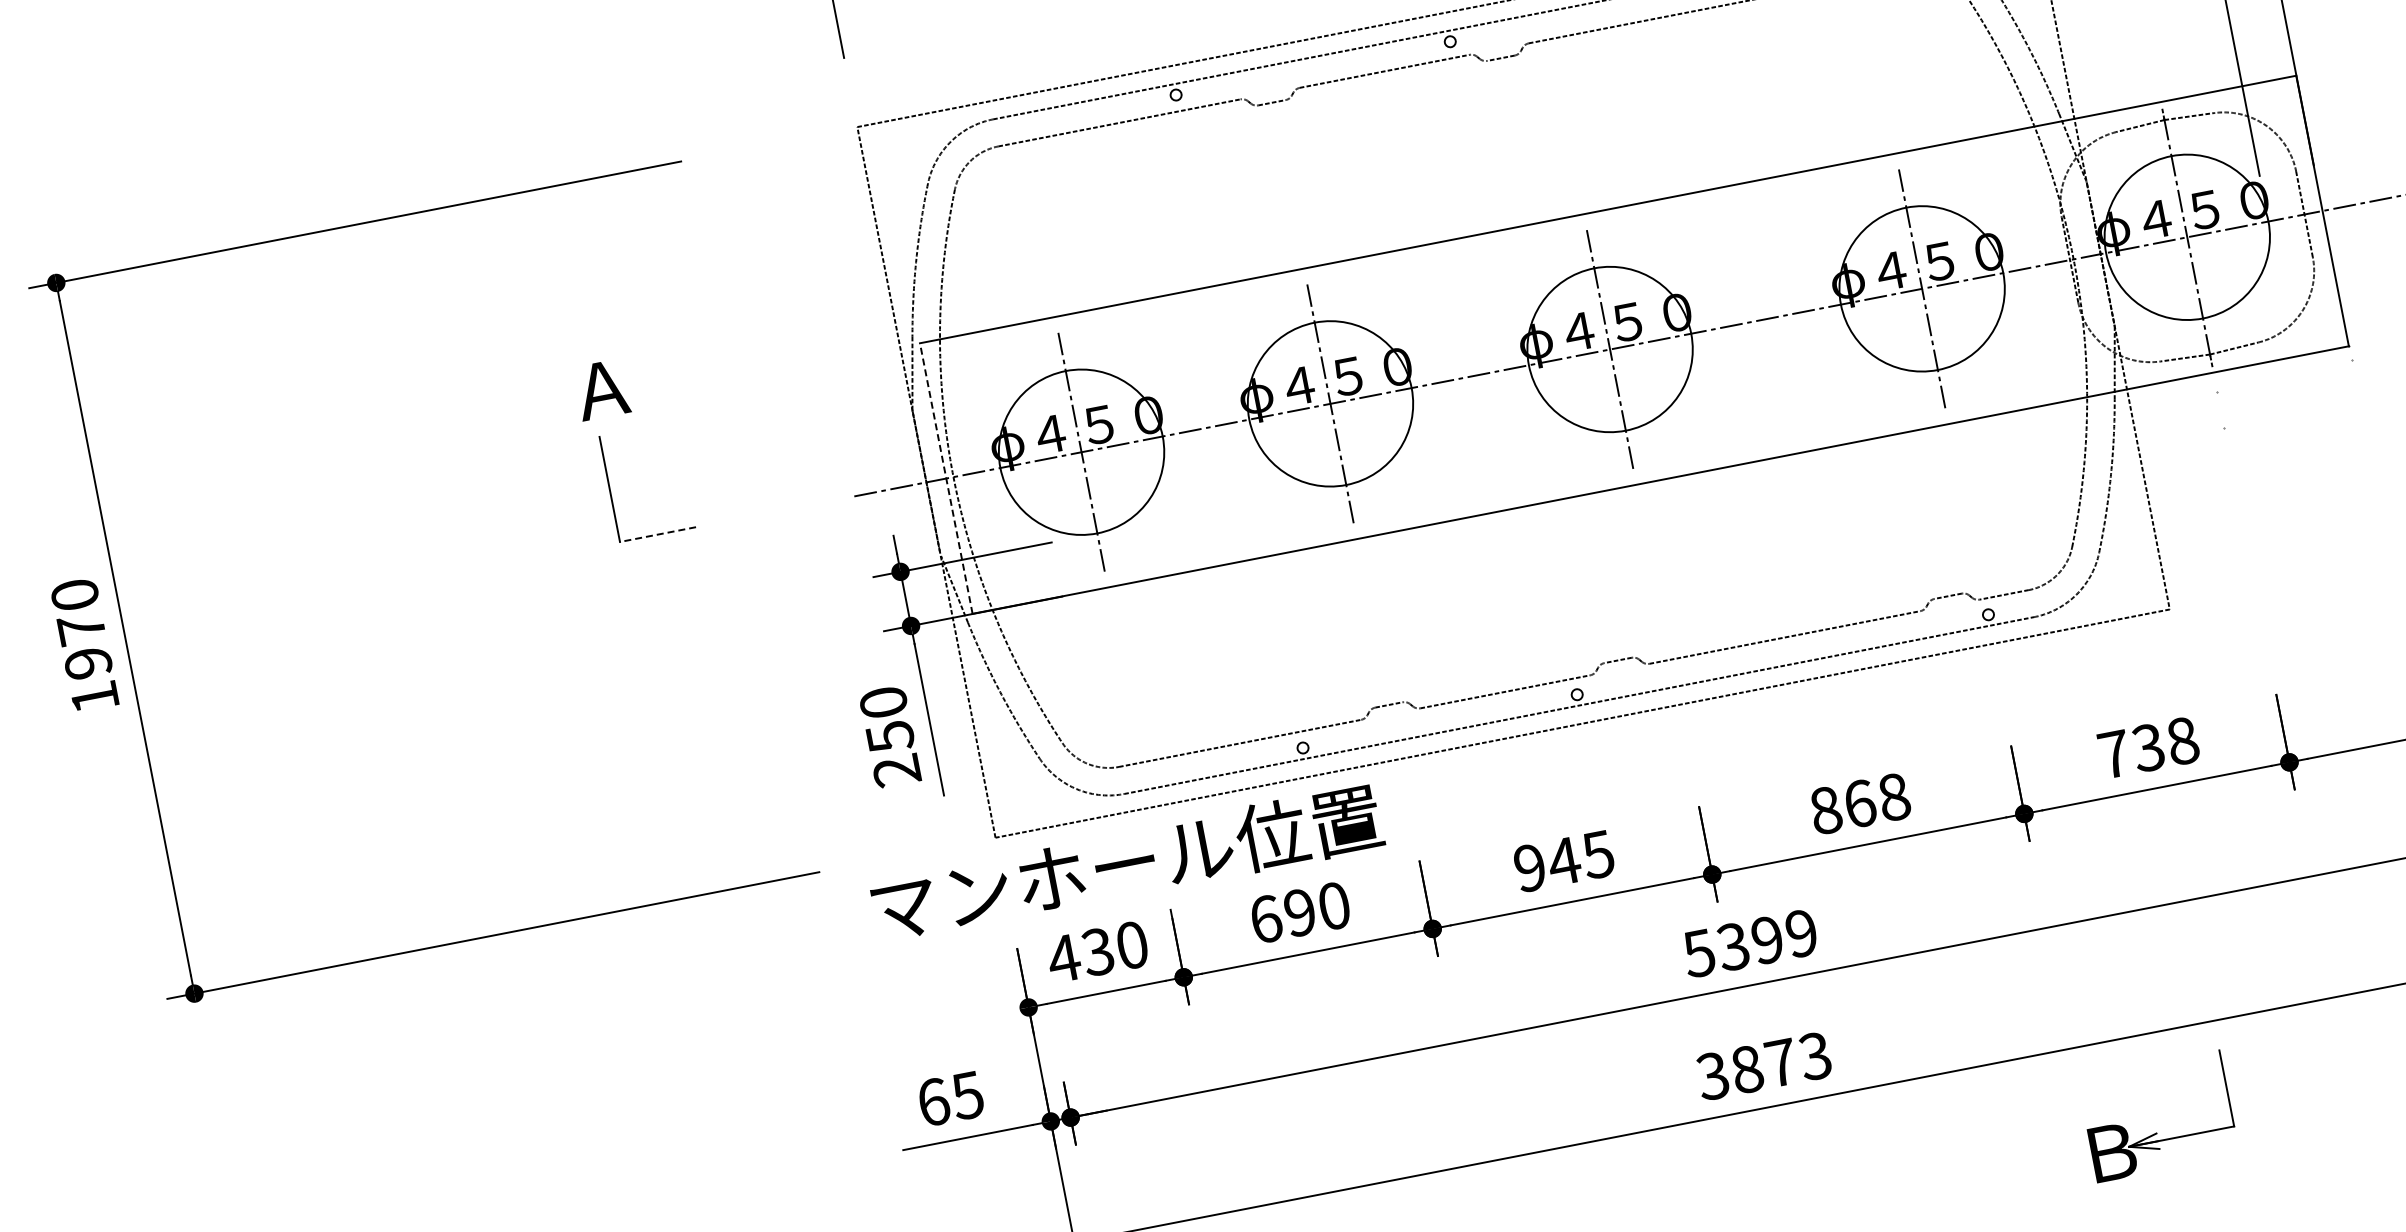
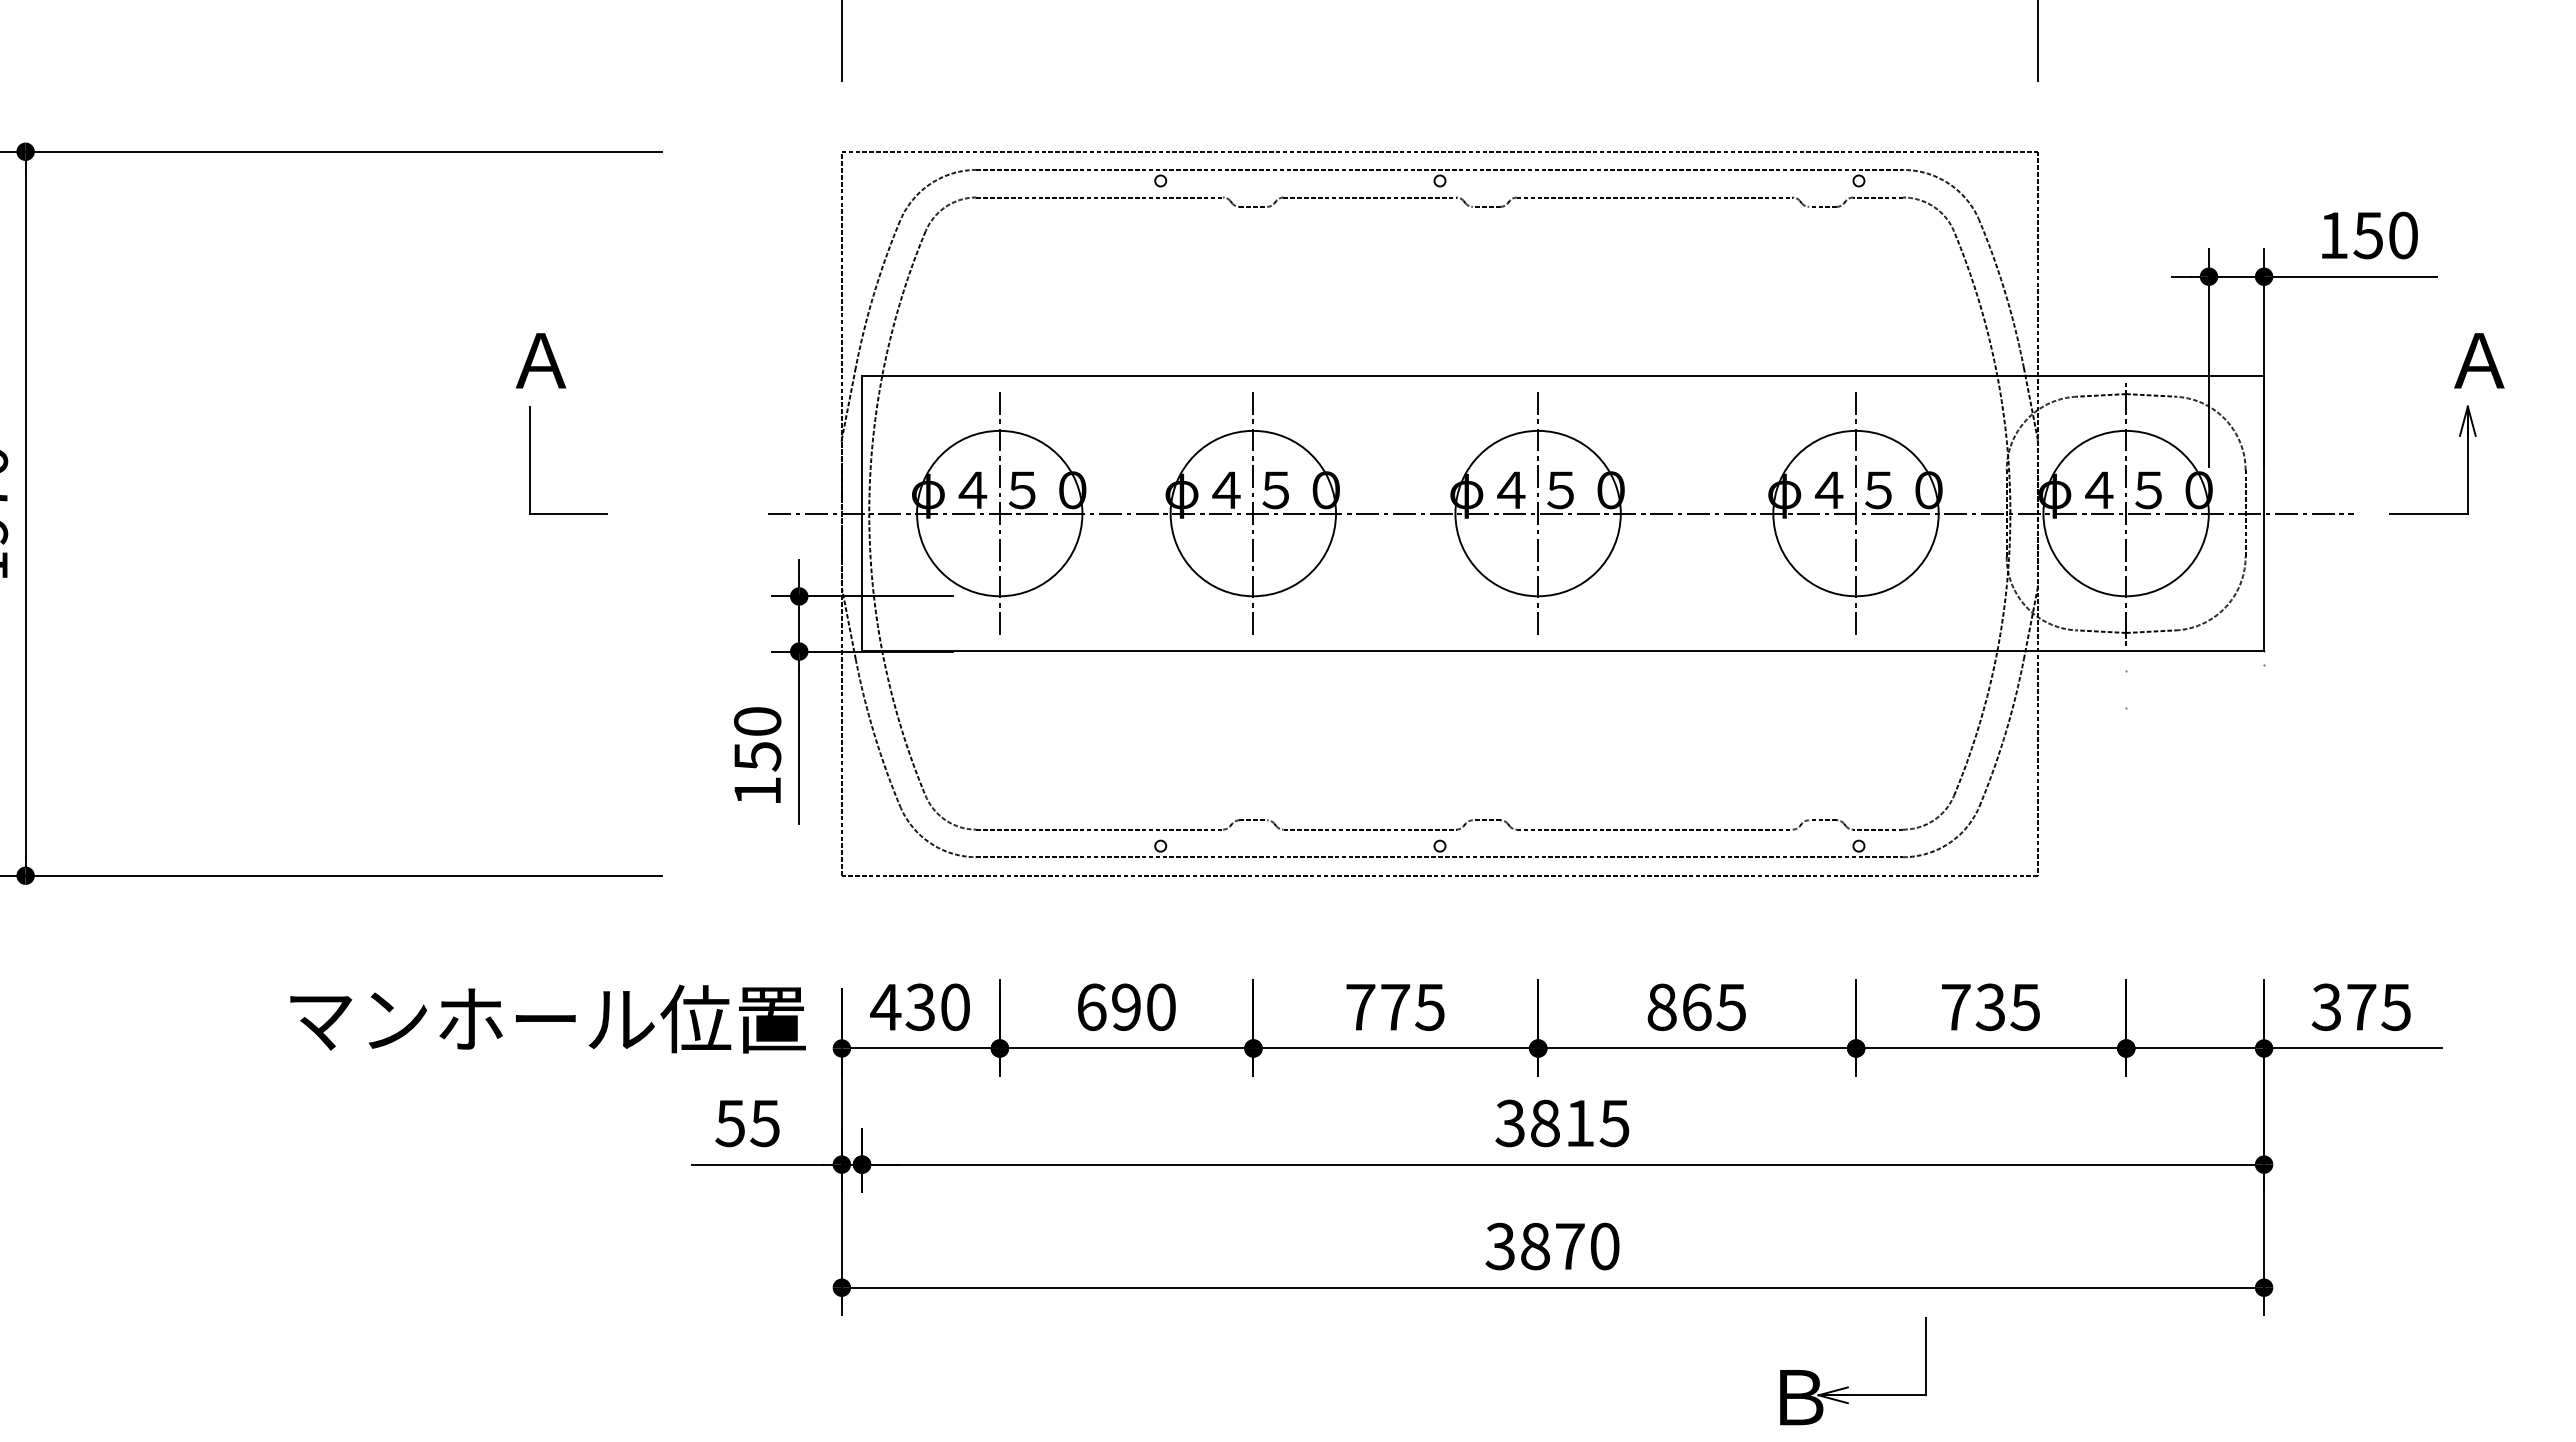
line: (945, 478) -> (861, 513), dashed -> solid
line: (658, 534) -> (568, 513), dashed -> solid
text: (2182, 740) -> (2025, 1006), 738 -> 735
text: (896, 770) -> (757, 790), 250 -> 150
text: (1893, 796) -> (1731, 1006), 868 -> 865
text: (1126, 863) -> (547, 1018), moved
text: (1547, 864) -> (1378, 1007), 945 -> 775
text: (1750, 943) -> (1562, 1123), 5399 -> 3815
text: (1815, 1056) -> (1604, 1246), 3873 -> 3870
text: (933, 1102) -> (730, 1123), 65 -> 55
part: (2156, 1132) -> (1848, 1386), moved

